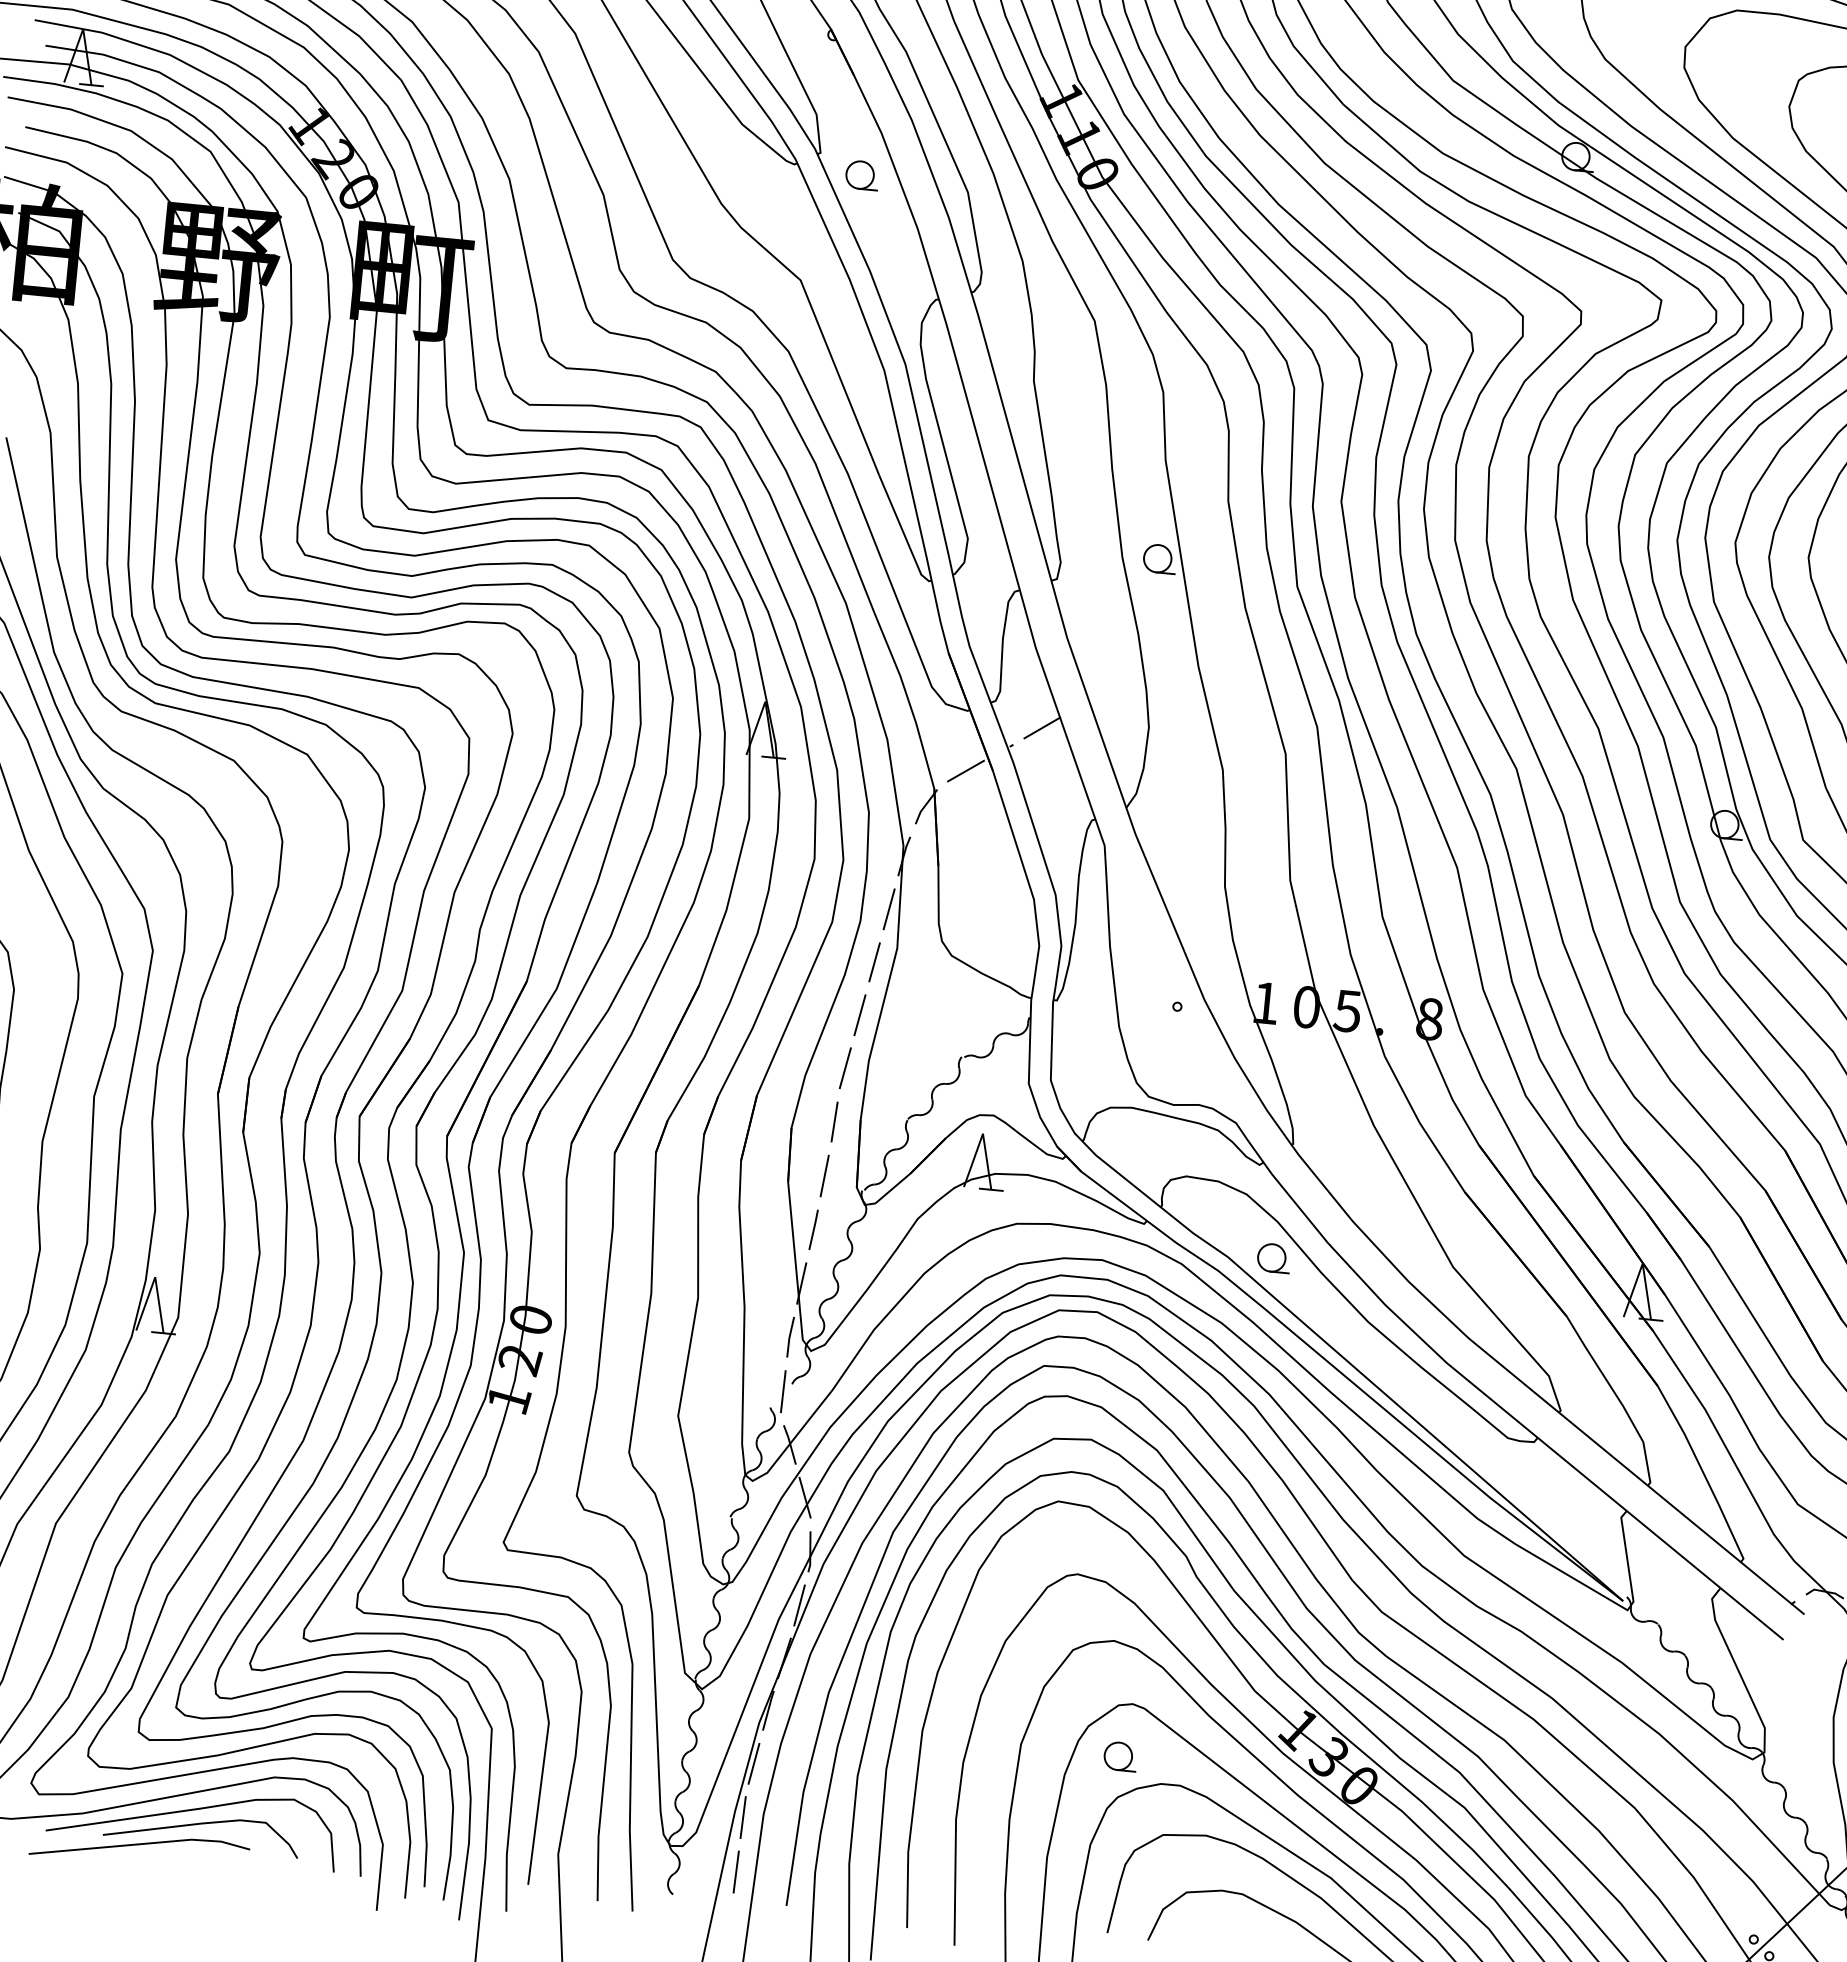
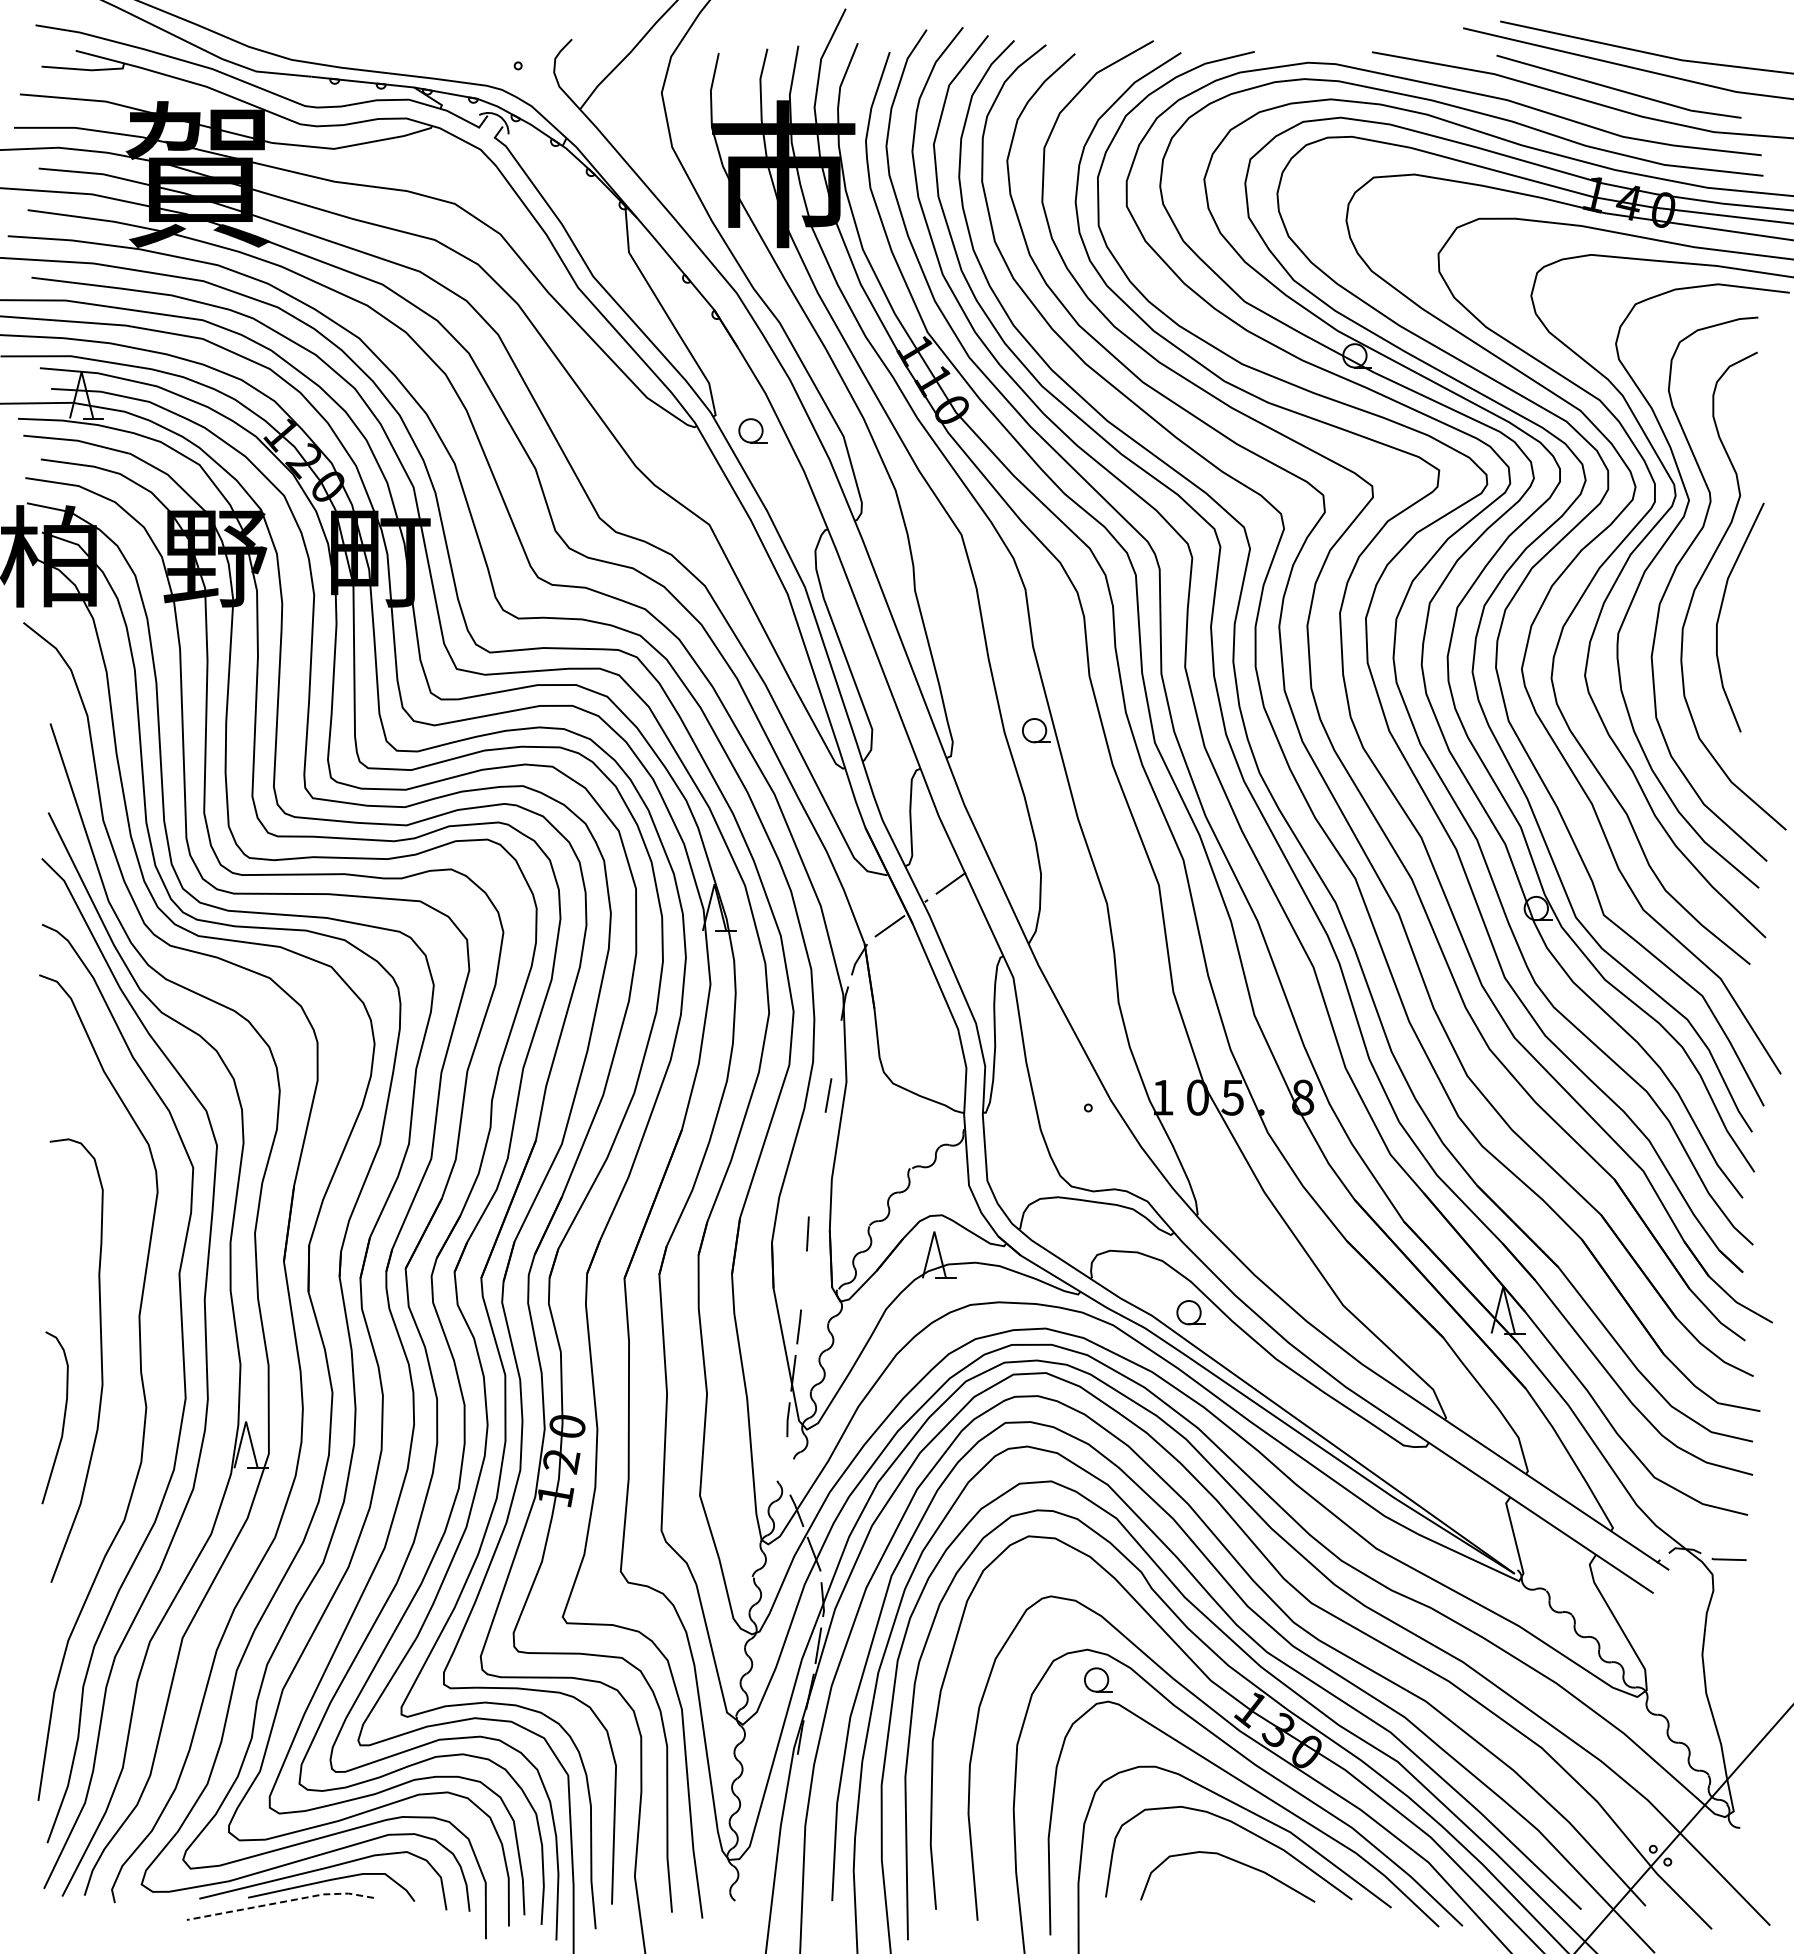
line: (889, 909) -> (836, 1049), removed
line: (859, 1015) -> (820, 1141), removed
line: (845, 1068) -> (812, 1187), removed
line: (824, 1175) -> (803, 1280), removed
line: (782, 1390) -> (786, 1465), removed
part: (1120, 1755) -> (1098, 1679), moved
line: (753, 1763) -> (792, 1783), removed
line: (742, 1816) -> (787, 1829), removed
line: (141, 1844) -> (281, 1902), solid -> dashed
line: (735, 1871) -> (786, 1876), removed

